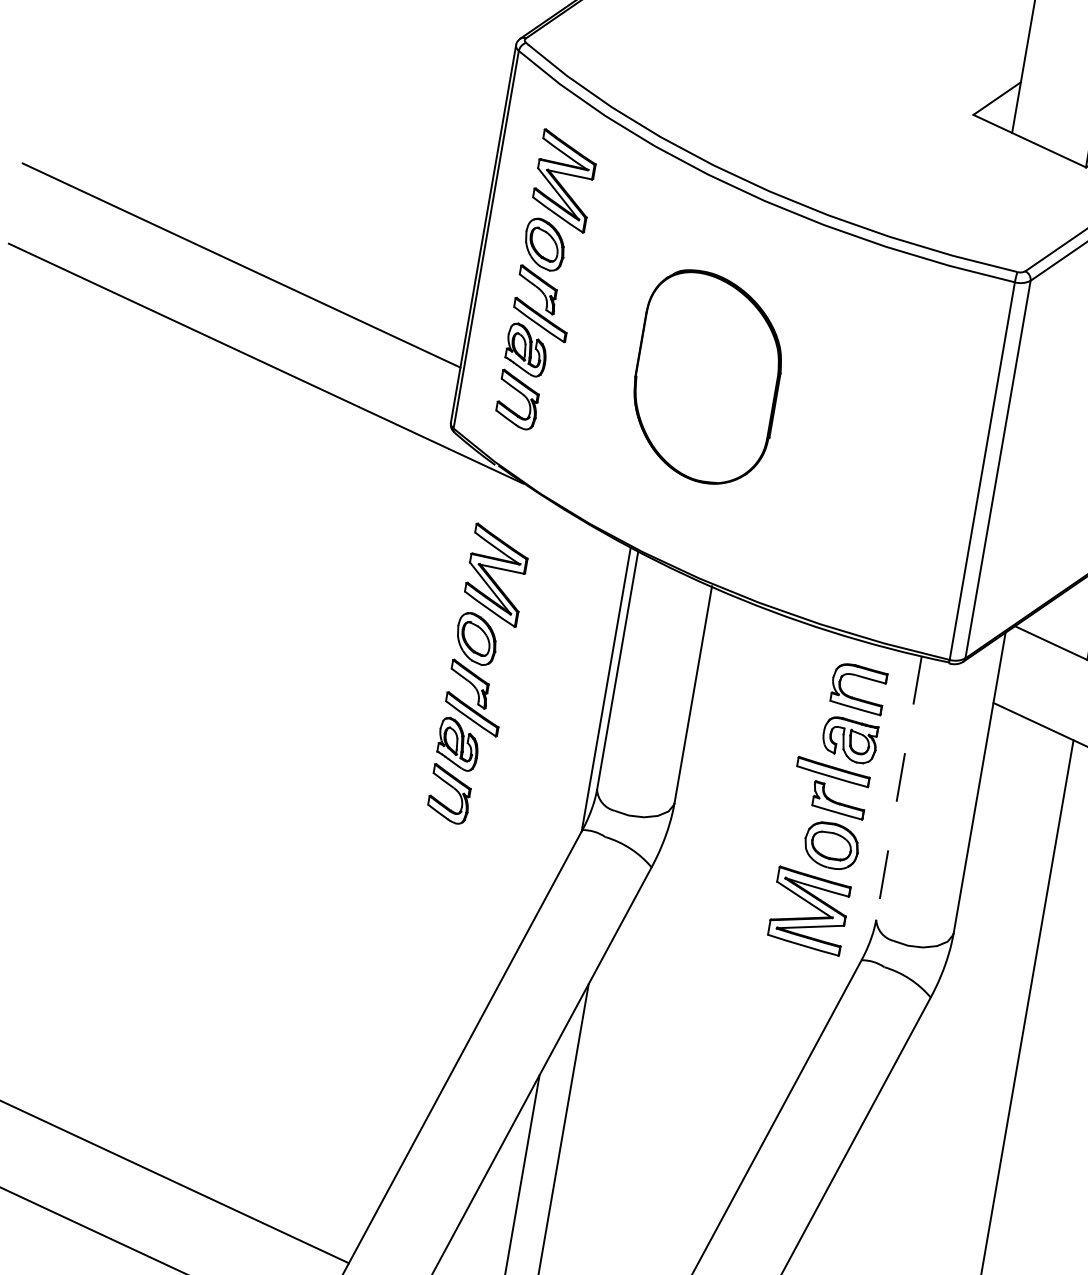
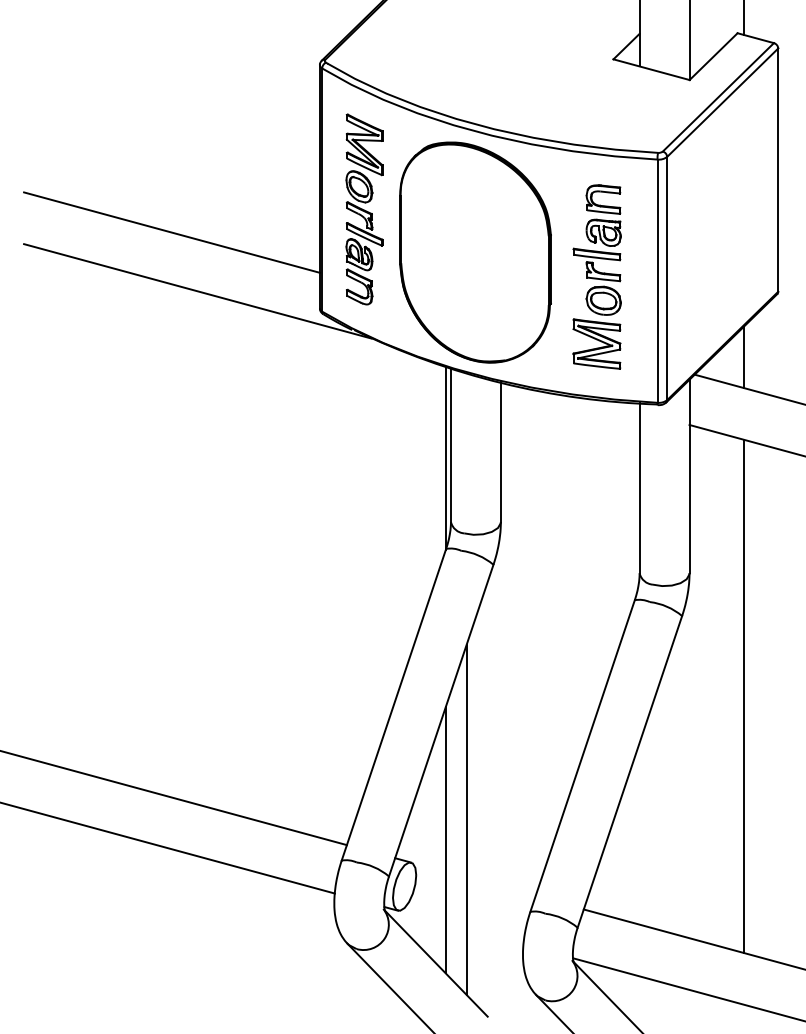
part: (707, 377) -> (475, 252), size x1.67
part: (478, 675) -> (364, 463), removed
line: (898, 788) -> (639, 488), dashed -> solid
part: (826, 806) -> (596, 276), moved

